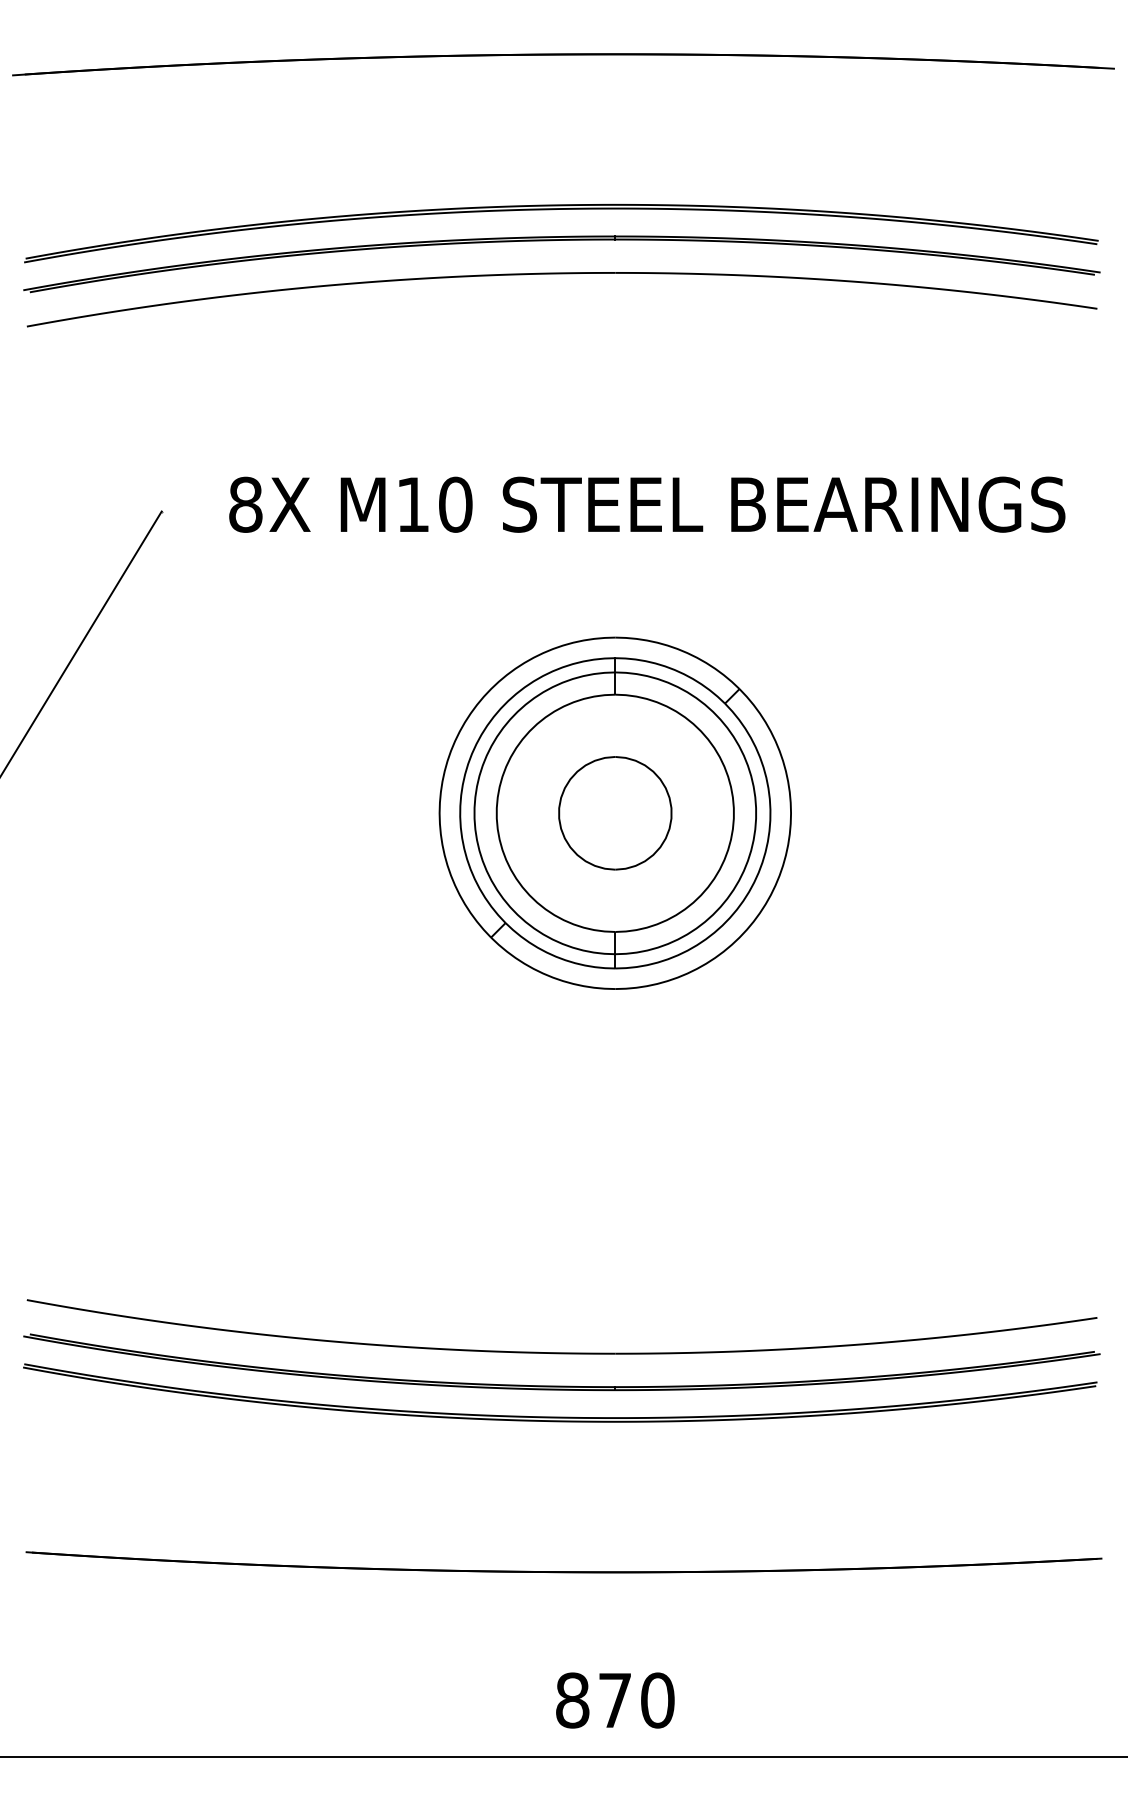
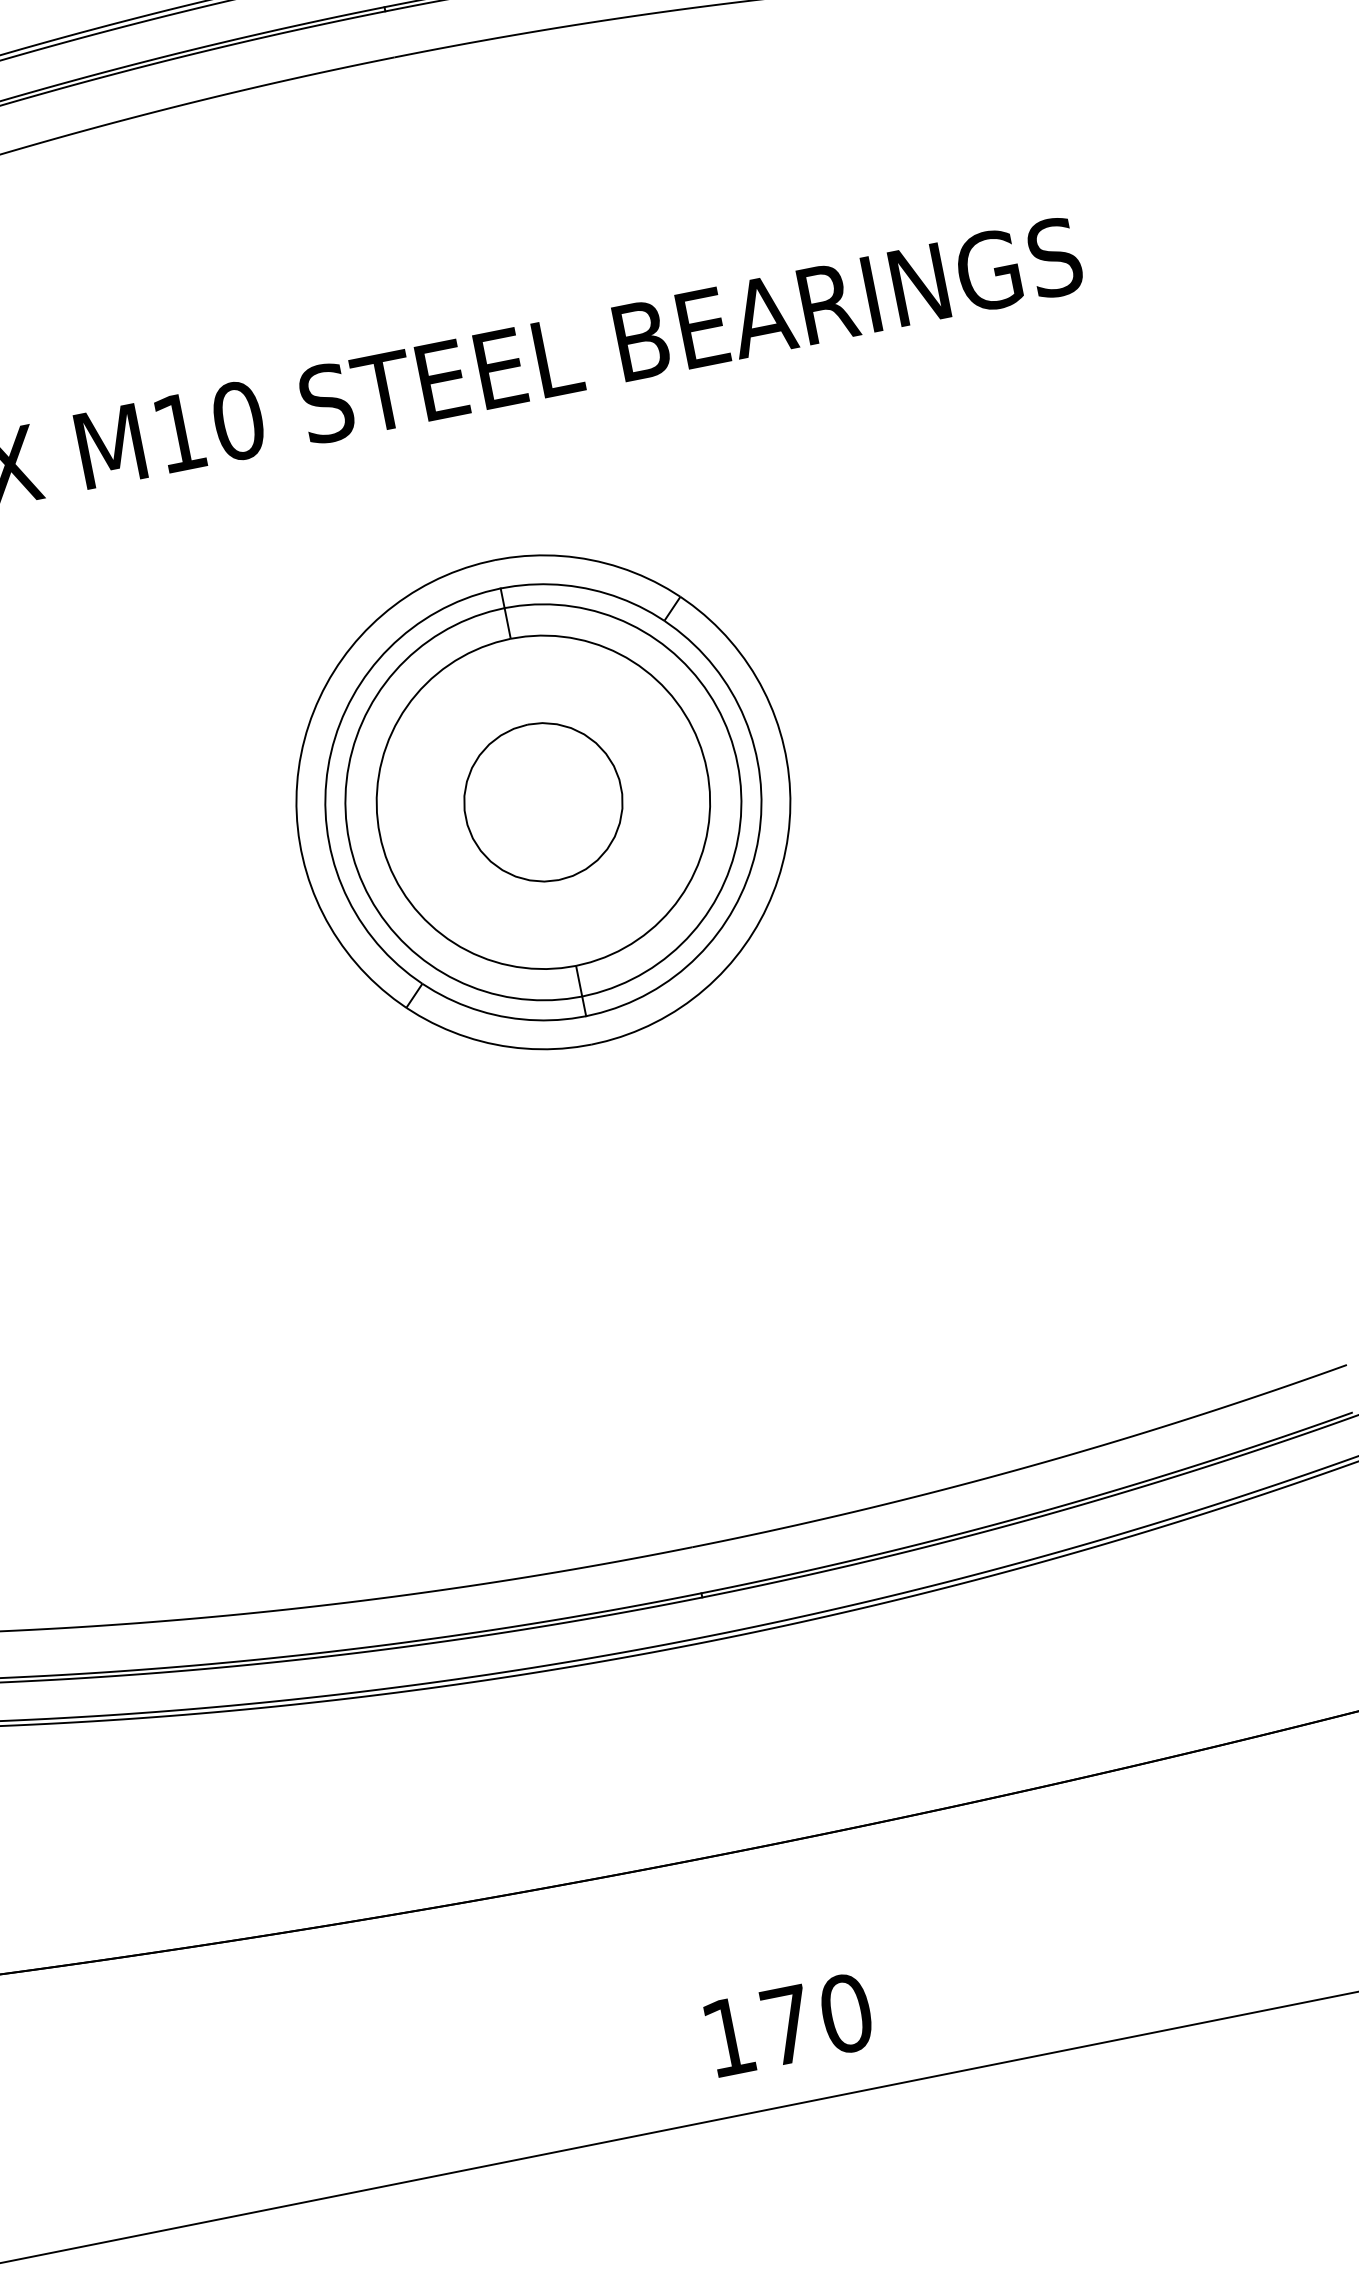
text: (572, 1700) -> (728, 2037), 870 -> 170

